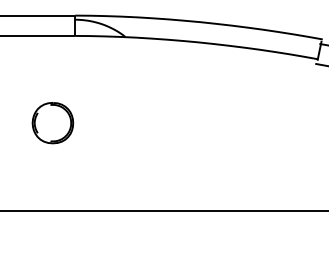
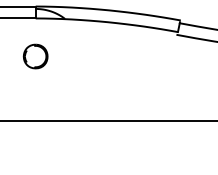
part: (52, 123) -> (35, 56), moved

